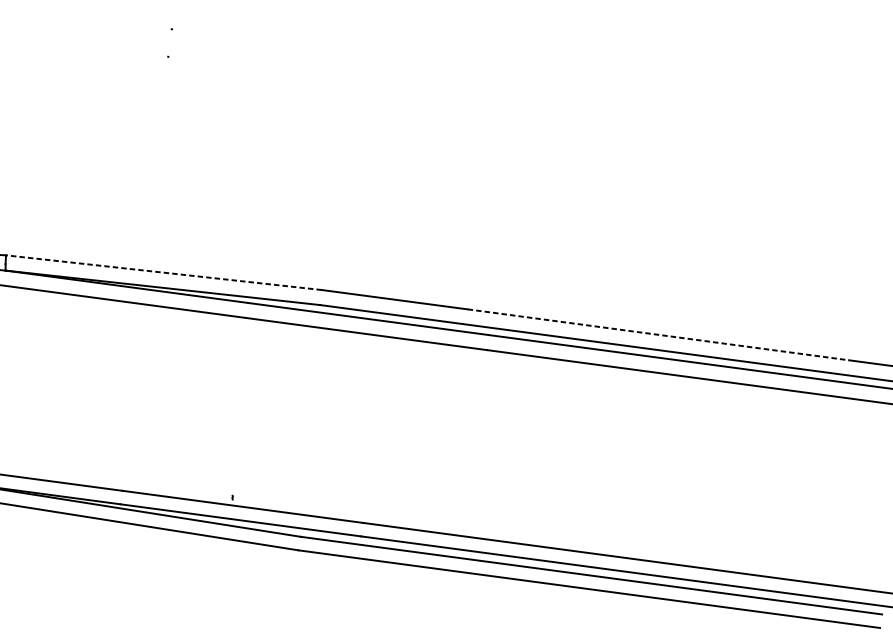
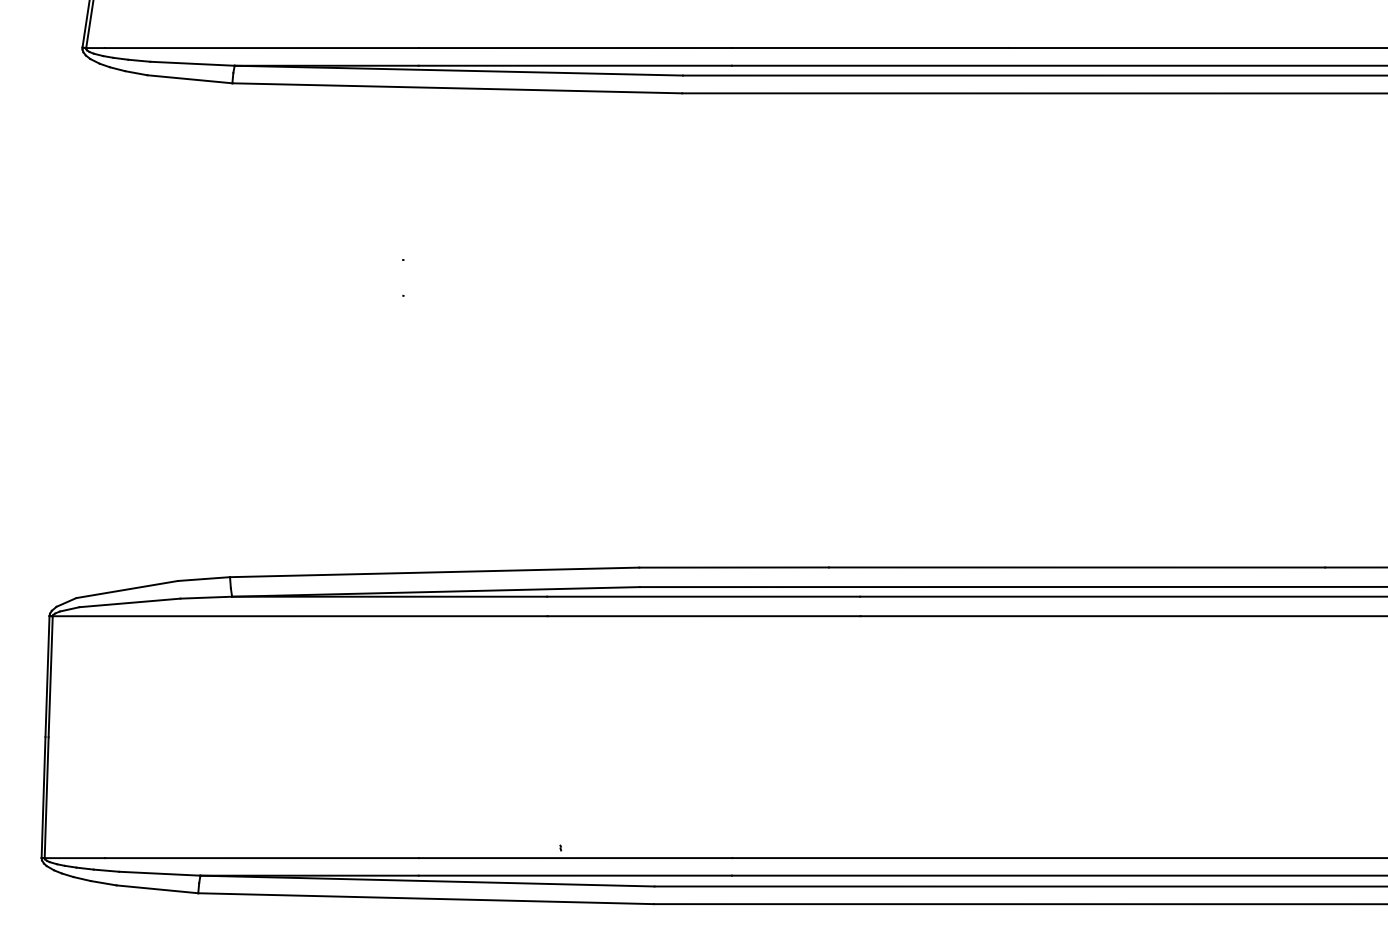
line: (163, 272) -> (434, 572), dashed -> solid
line: (658, 334) -> (1077, 567), dashed -> solid

